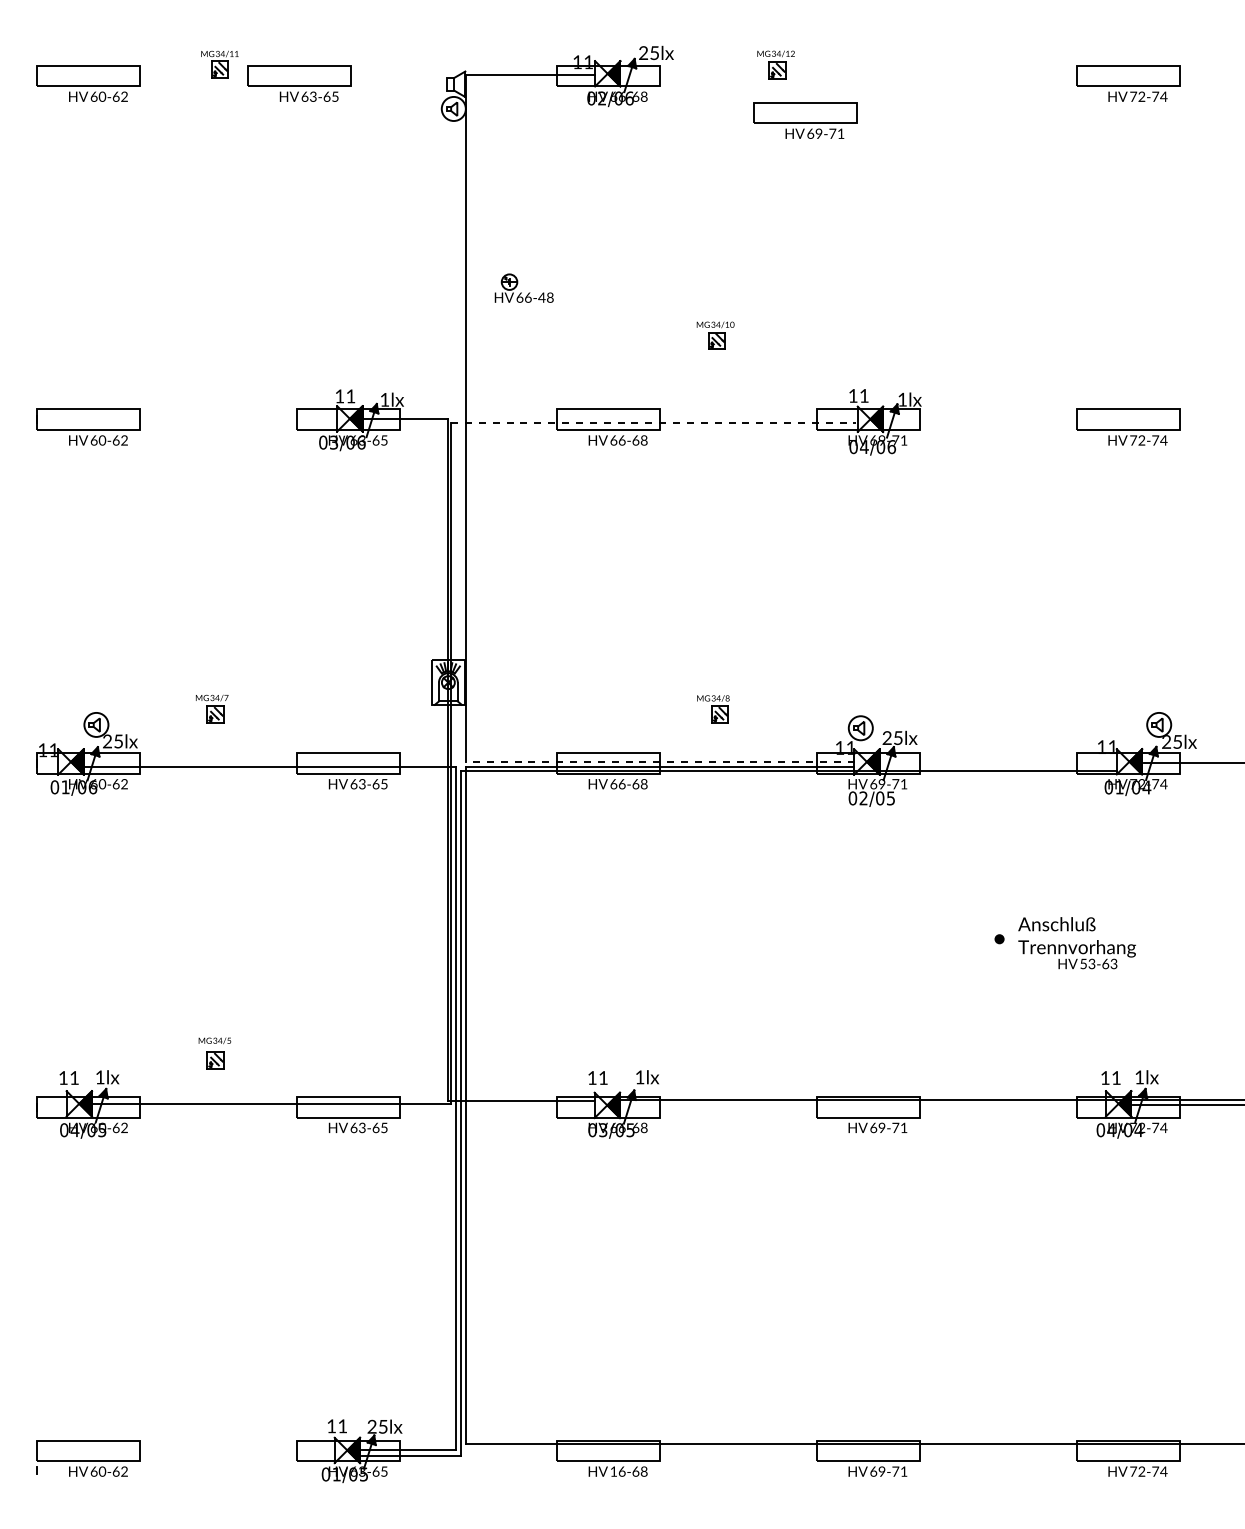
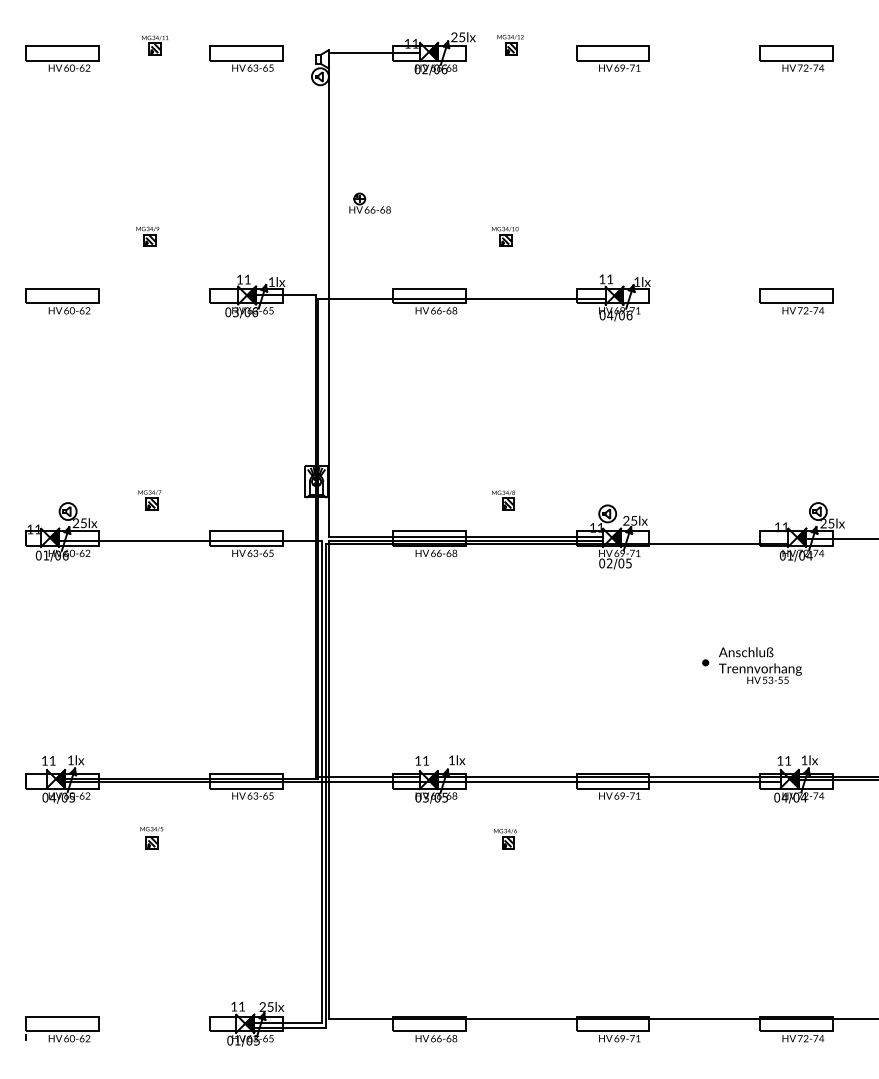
part: (775, 64) -> (510, 44), moved
part: (299, 83) -> (246, 58), moved
part: (805, 120) -> (613, 58), moved
text: (541, 297) -> (382, 209), 66-48 -> 66-68
part: (209, 335) -> (147, 236), added
line: (653, 423) -> (461, 298), dashed -> solid
line: (659, 761) -> (465, 537), dashed -> solid
text: (1109, 963) -> (783, 679), 53-63 -> 53-55
part: (214, 1053) -> (151, 838), moved
line: (597, 1108) -> (421, 782), added
part: (715, 1188) -> (505, 838), added
text: (613, 1471) -> (433, 1038), 16-68 -> 66-68

